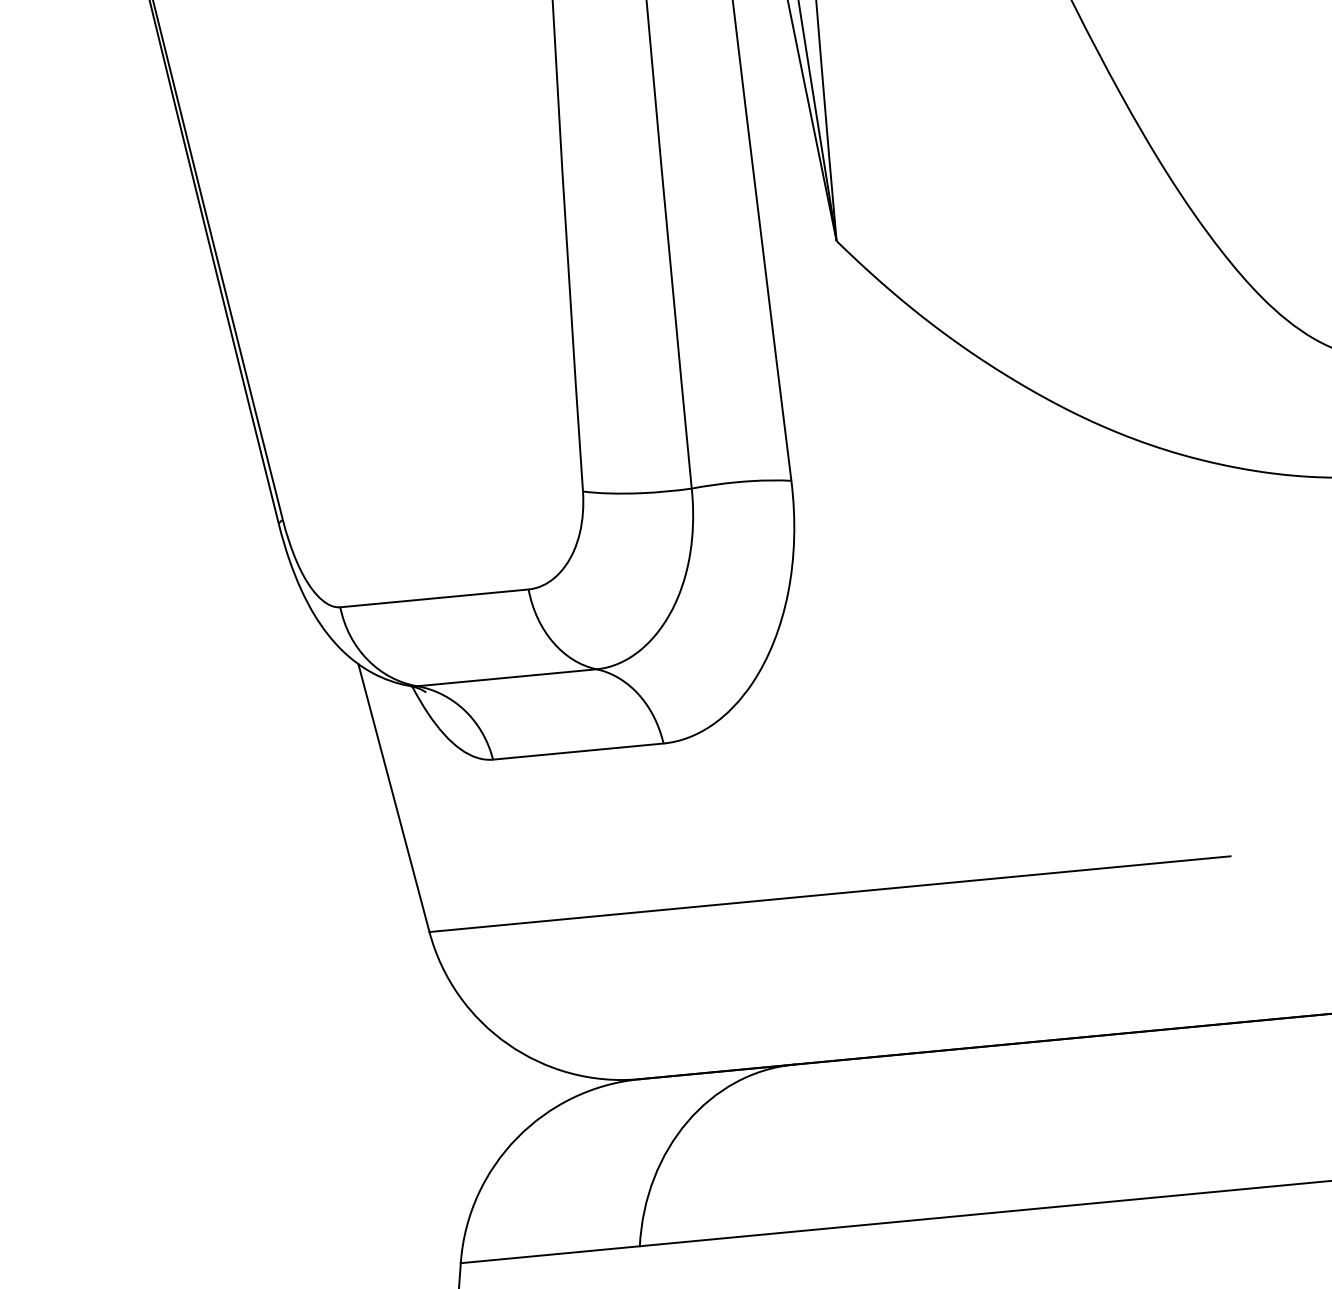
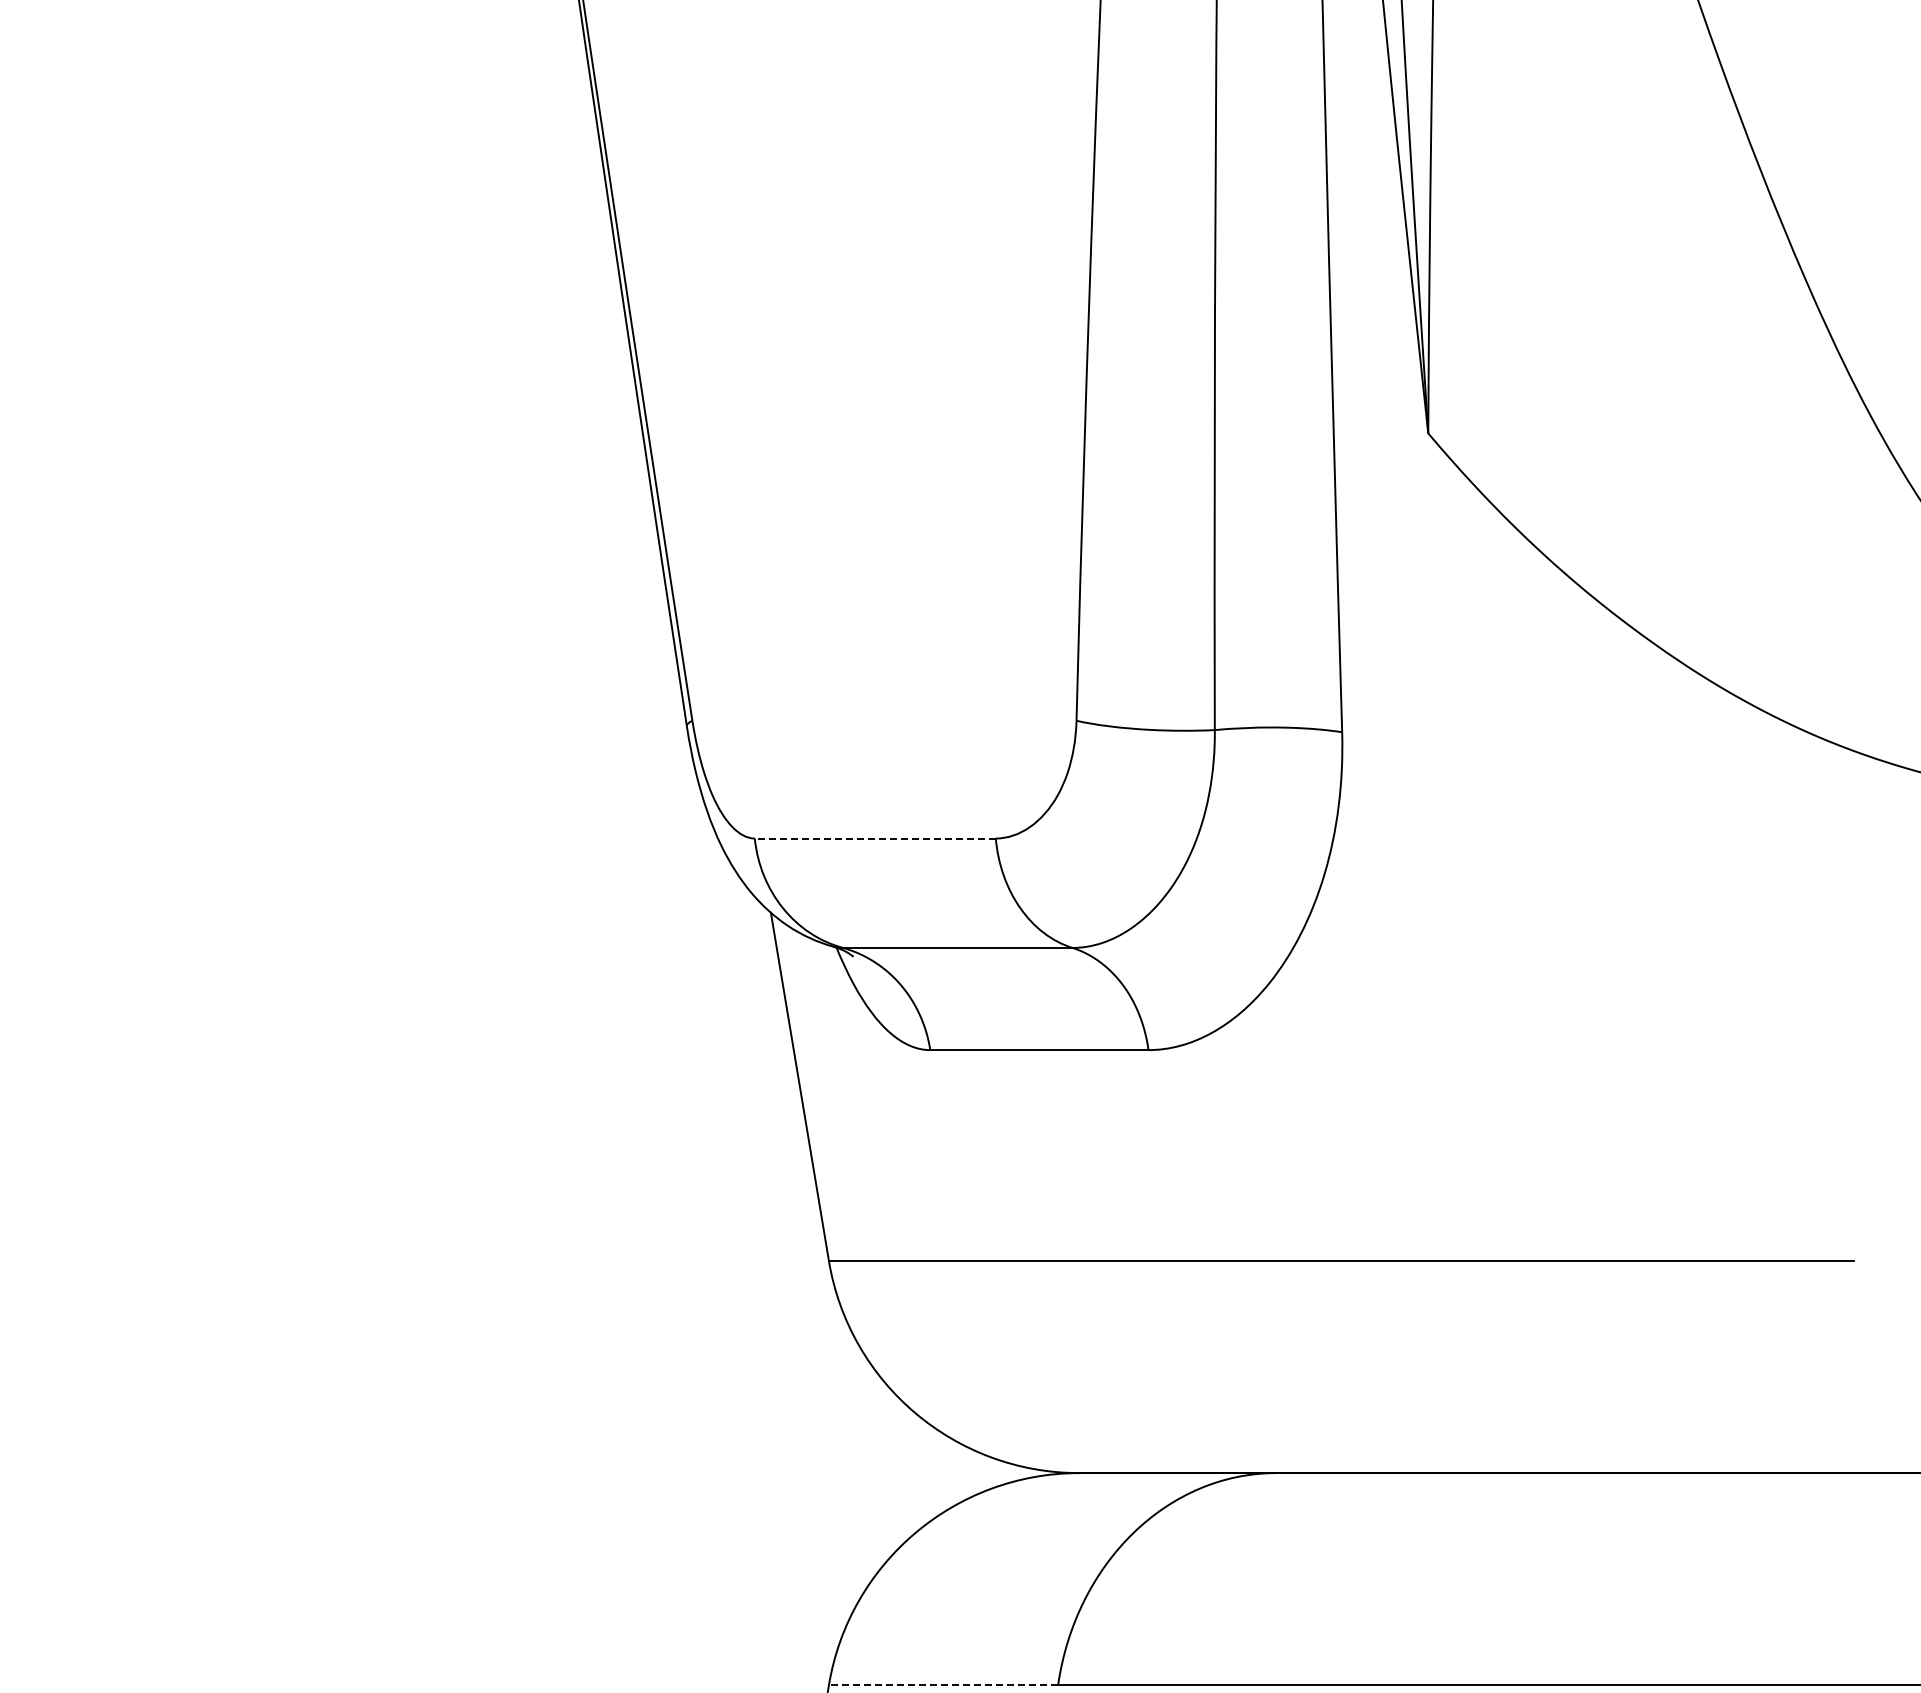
line: (434, 598) -> (875, 838), solid -> dashed
line: (550, 1255) -> (943, 1685), solid -> dashed

